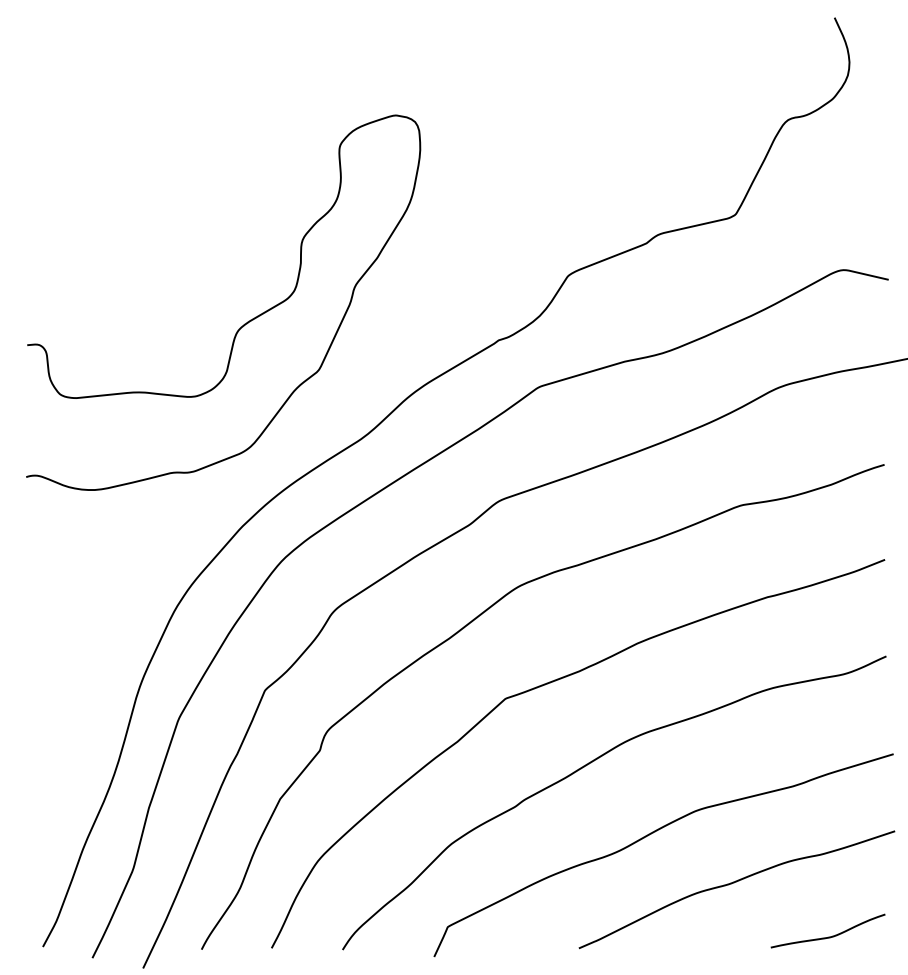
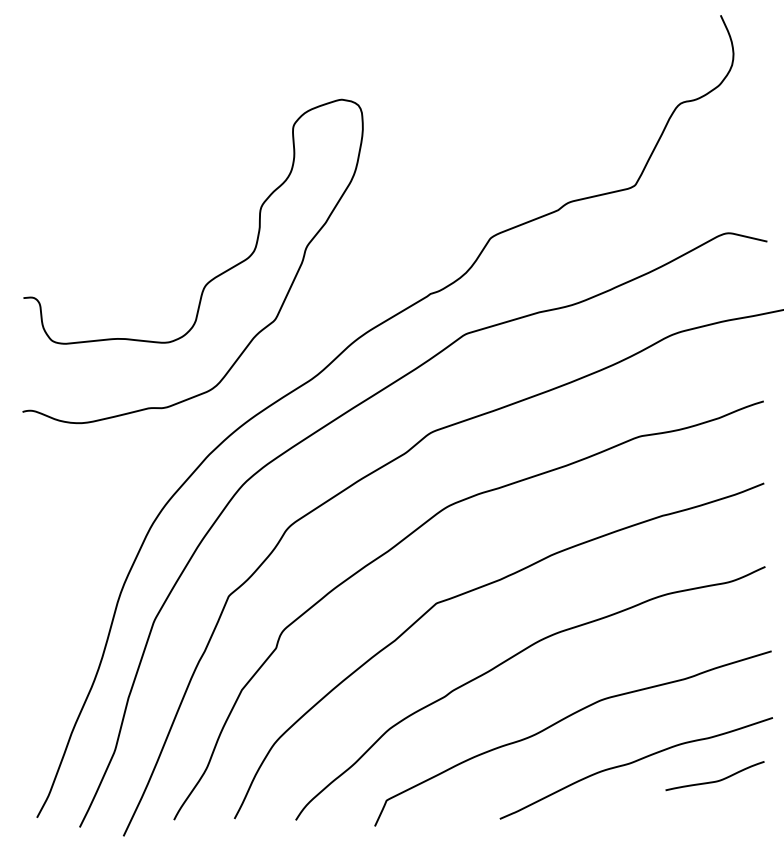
curve: (828, 936) -> (715, 780), moved

